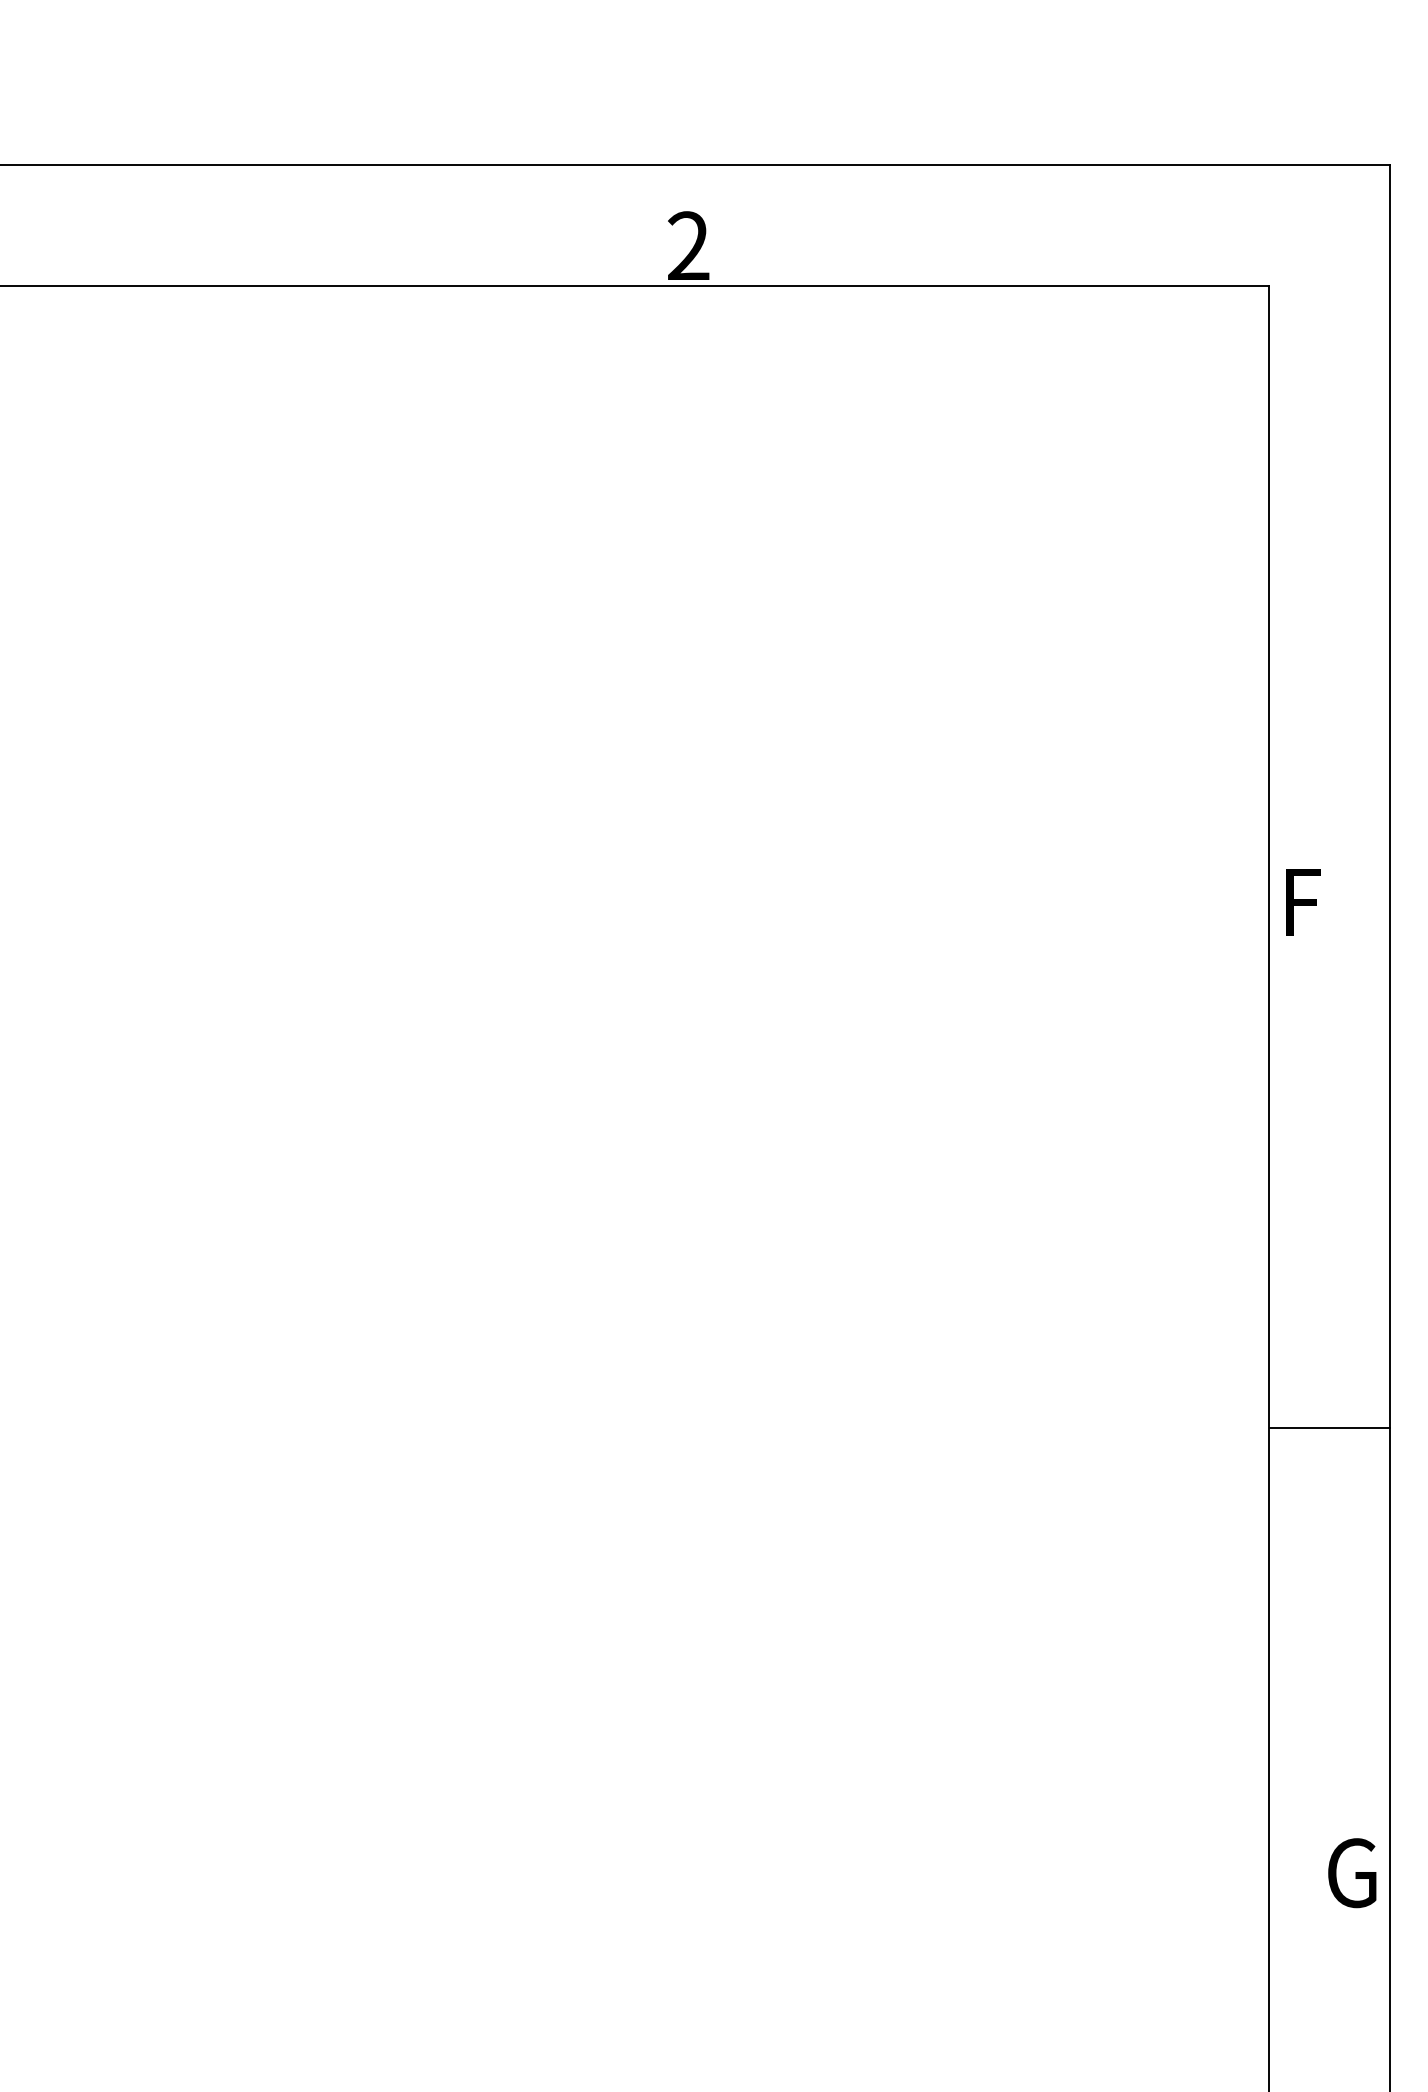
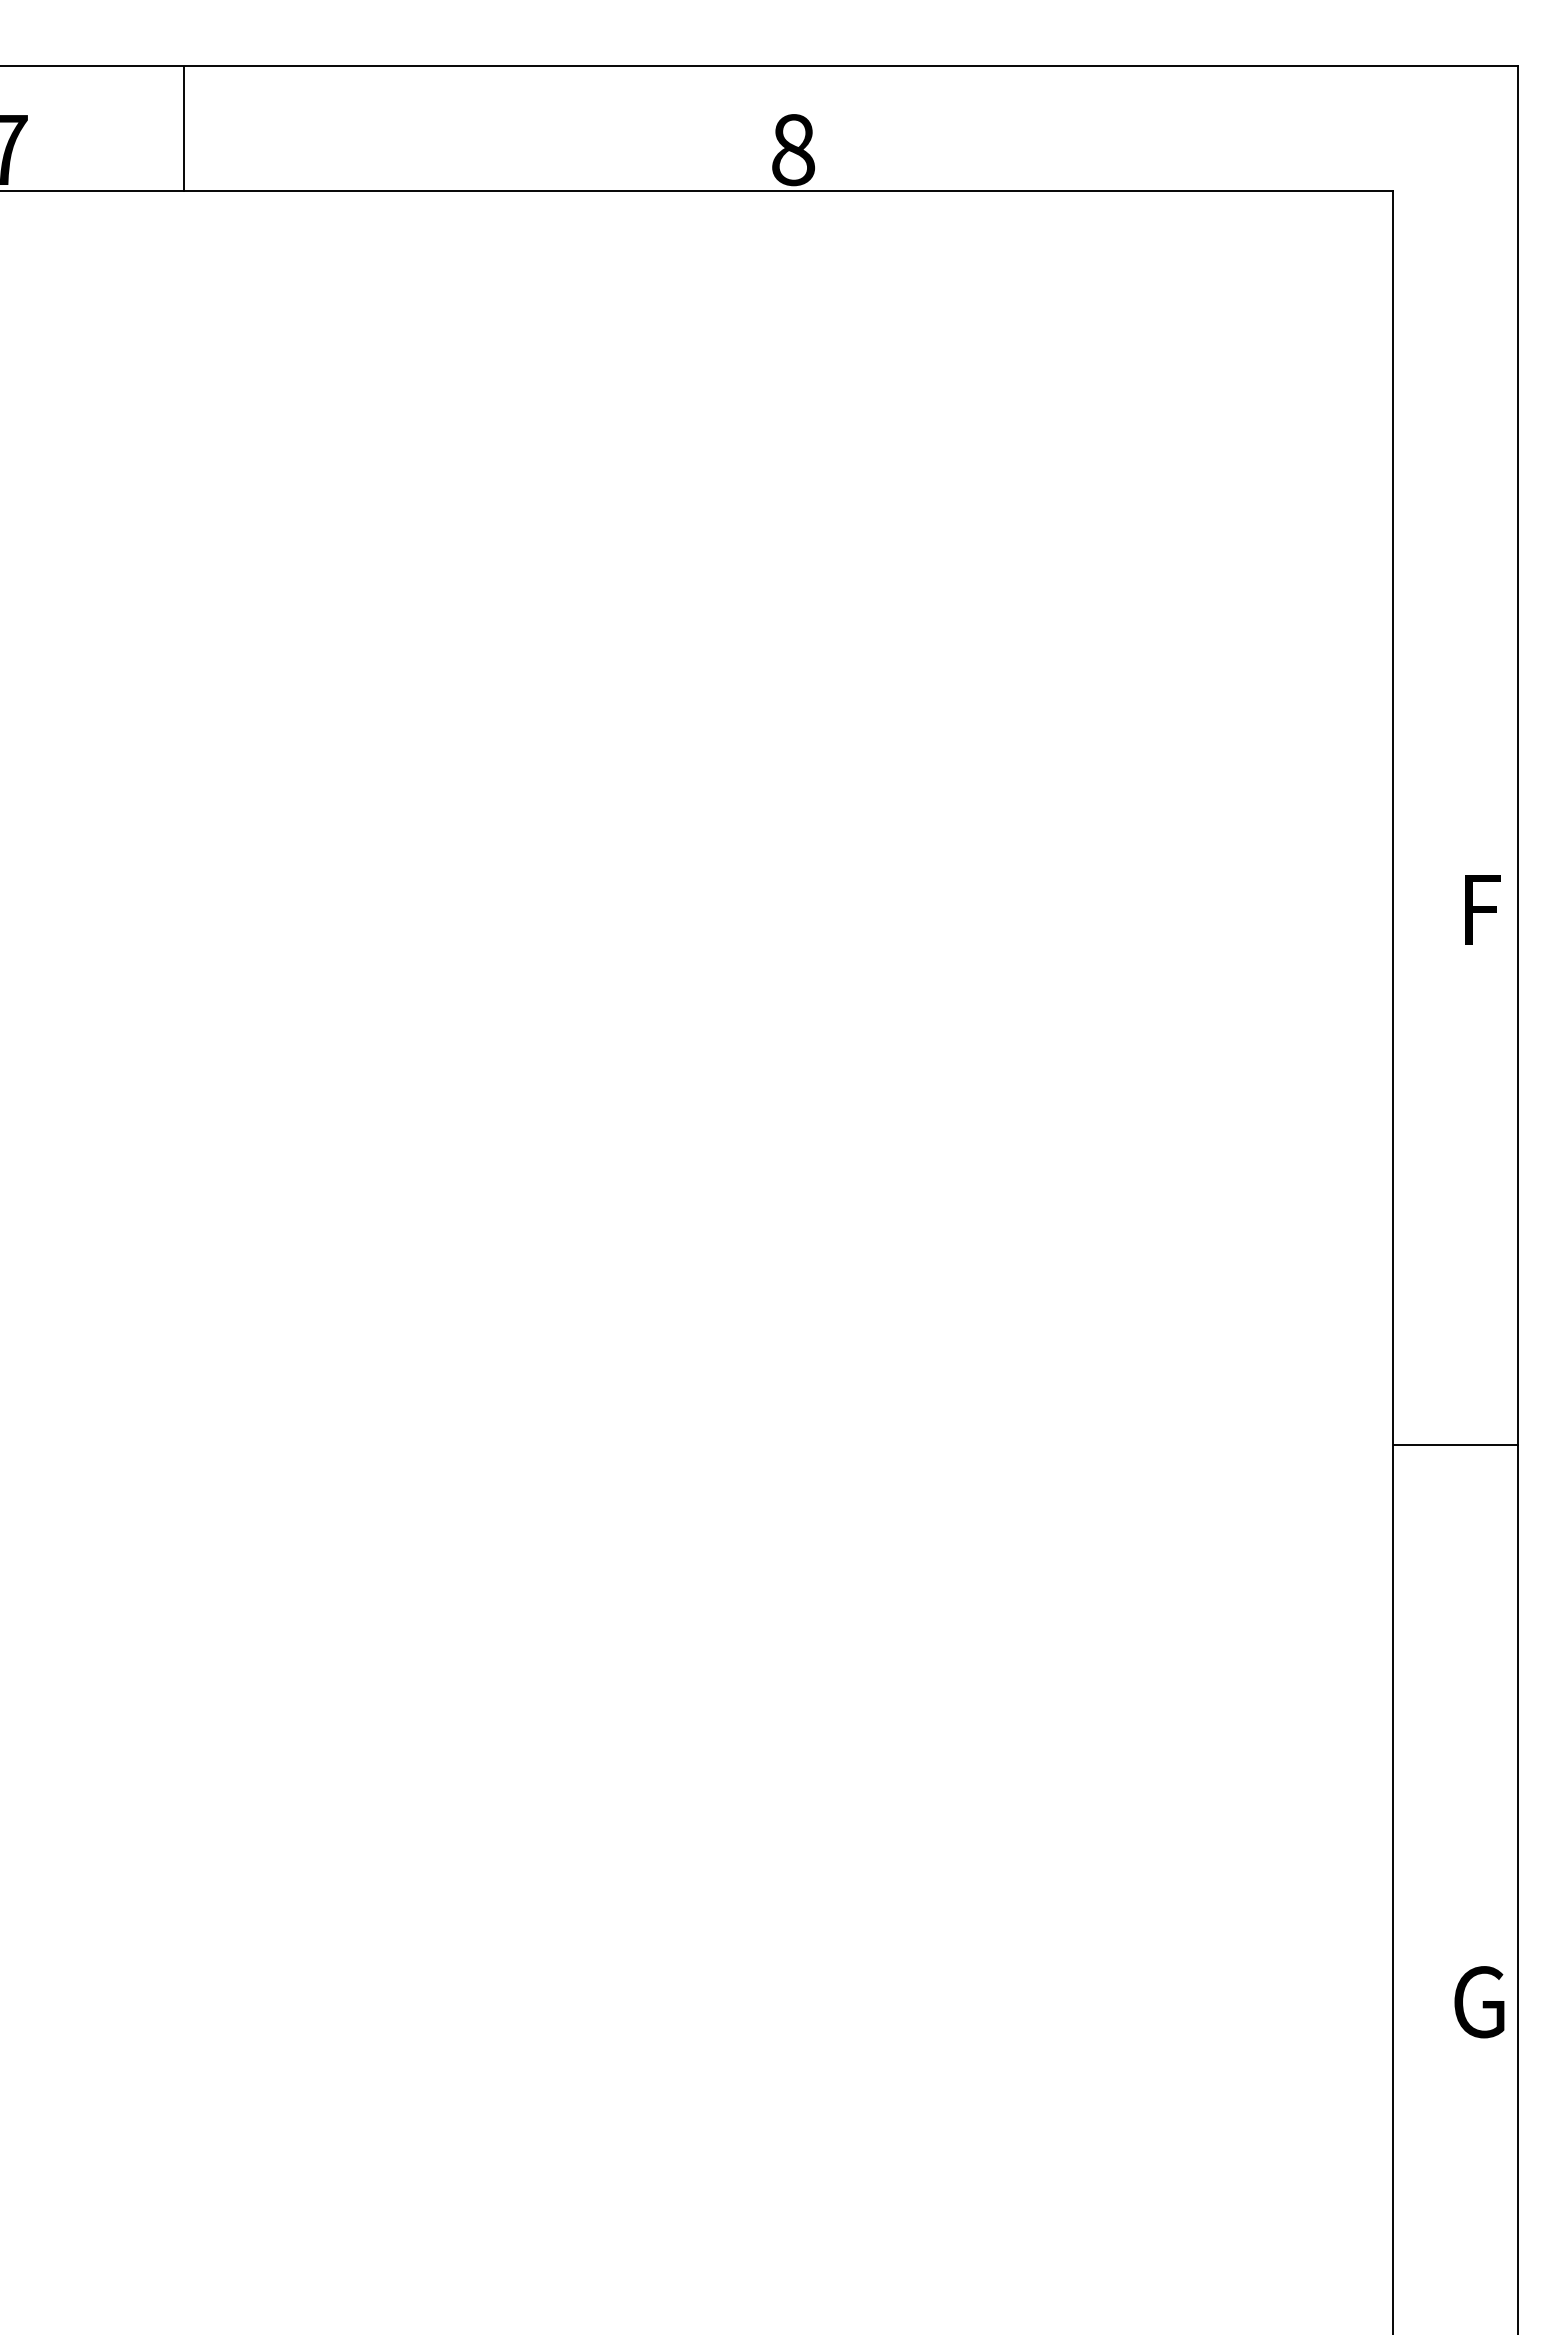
line: (98, 226) -> (183, 129), added
text: (688, 245) -> (793, 149), 2 -> 8
text: (1303, 902) -> (1482, 909), moved
line: (1330, 1428) -> (1456, 1445), moved
text: (1352, 1873) -> (1479, 2002), moved

